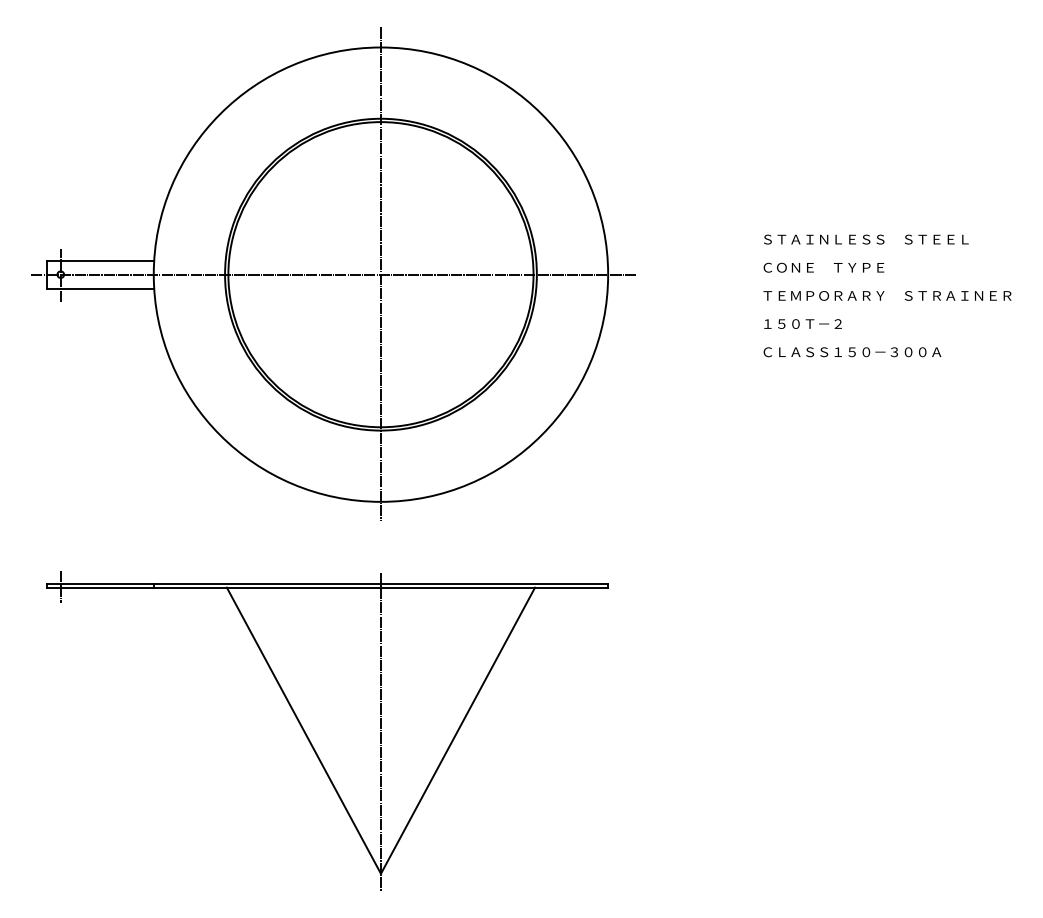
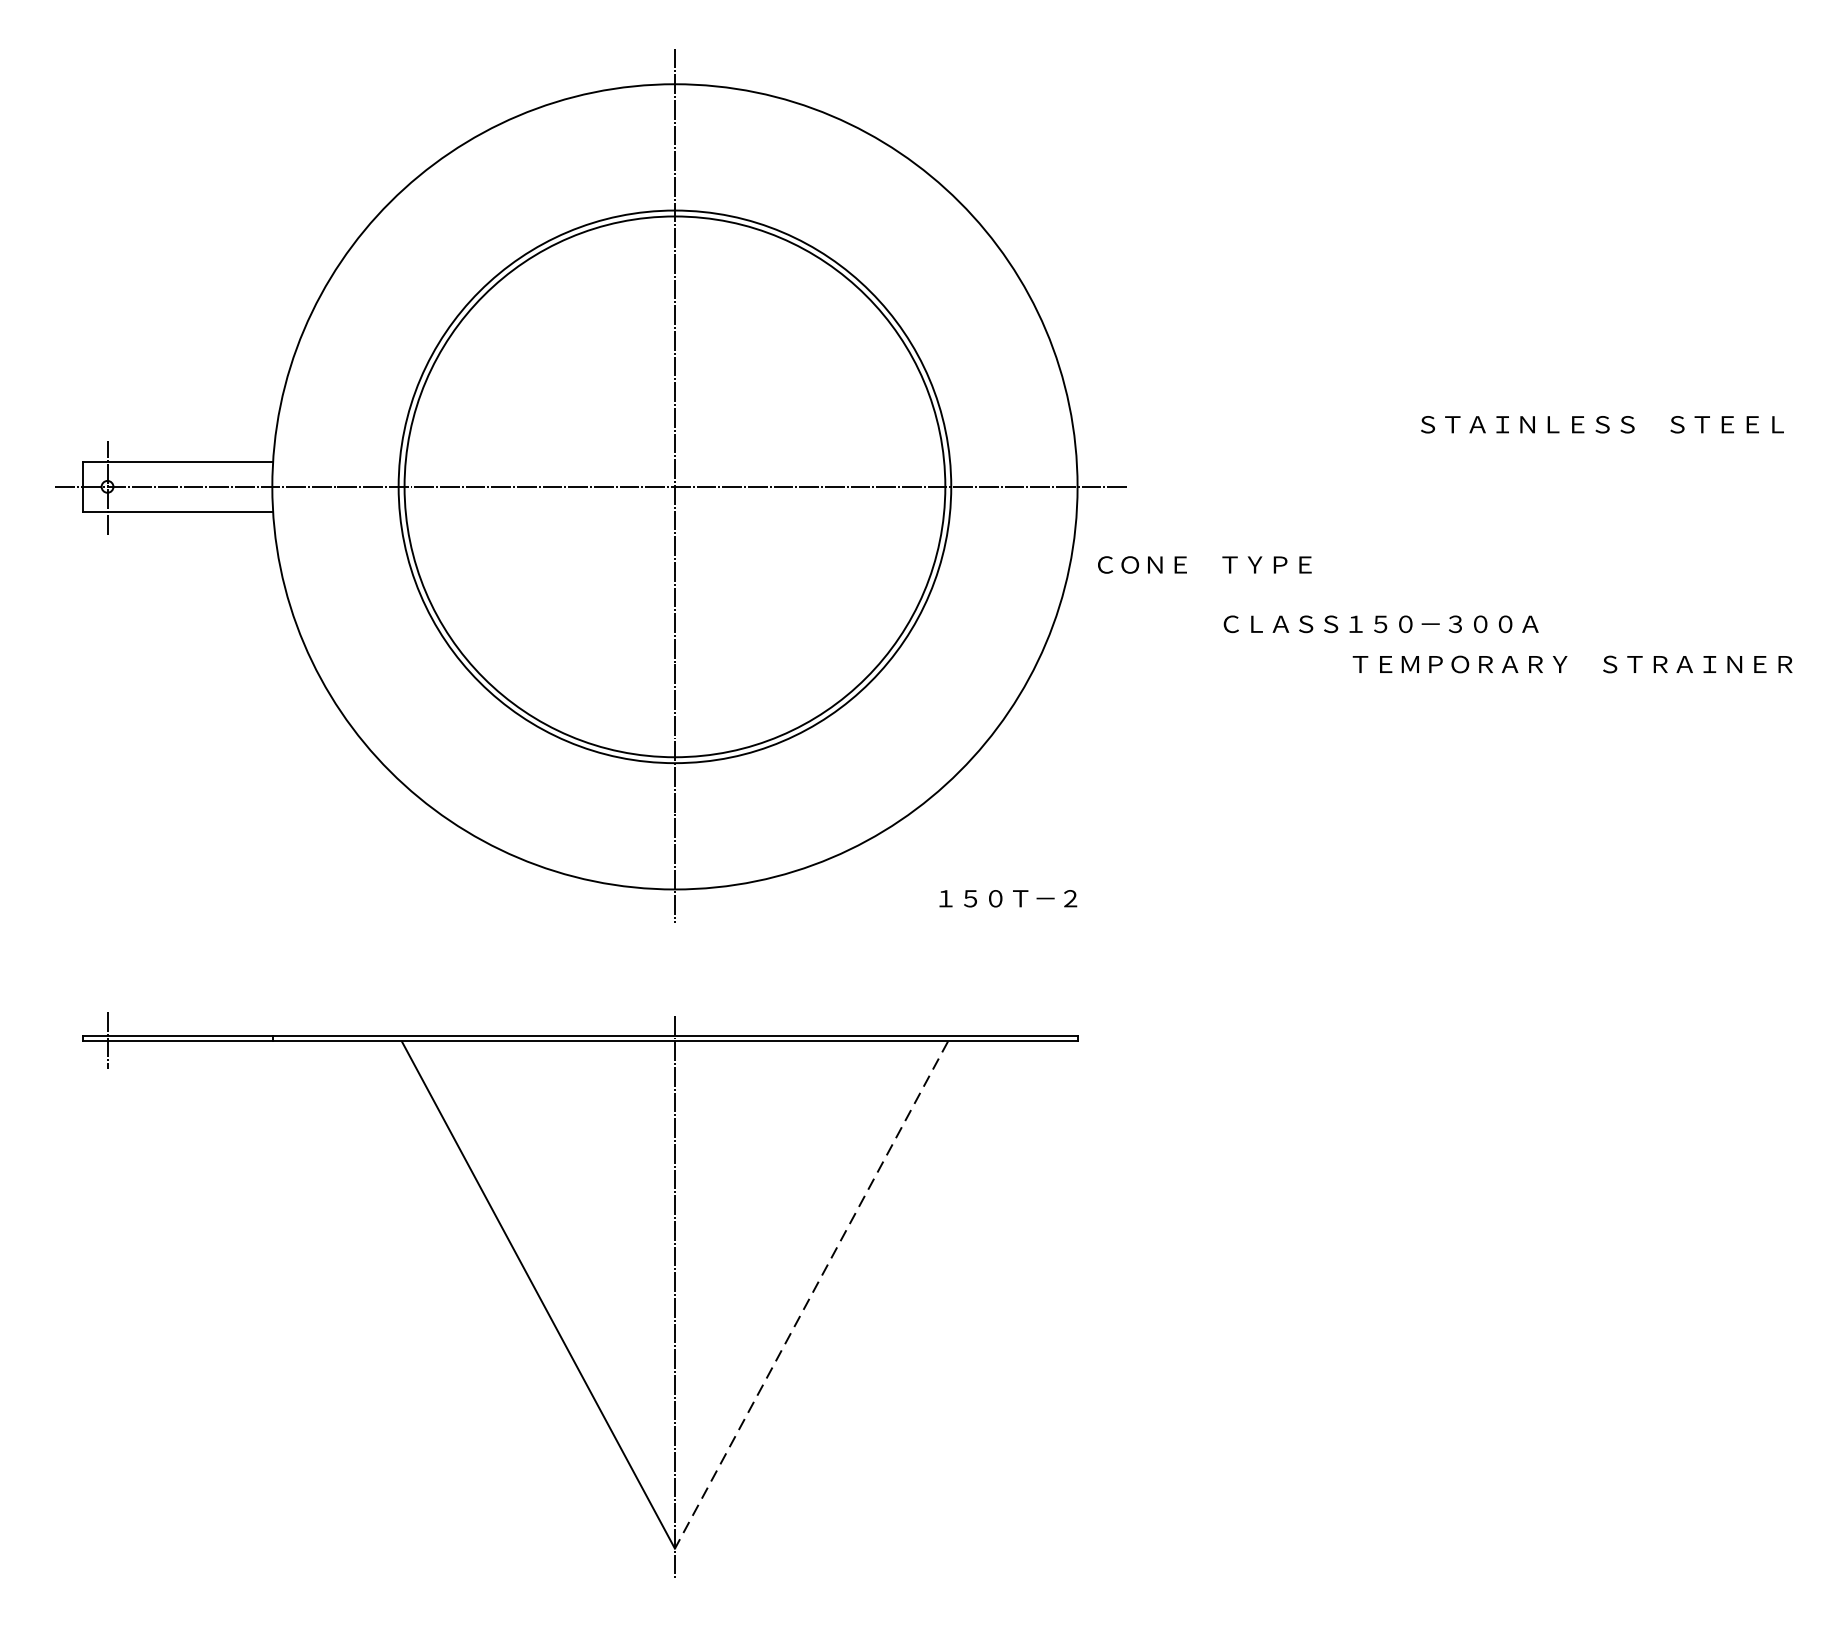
text: (866, 239) -> (1602, 424), moved
text: (823, 267) -> (1204, 564), moved
text: (887, 295) -> (1572, 663), moved
text: (802, 323) -> (1007, 897), moved
text: (852, 352) -> (1381, 624), moved
line: (458, 730) -> (812, 1294), solid -> dashed

